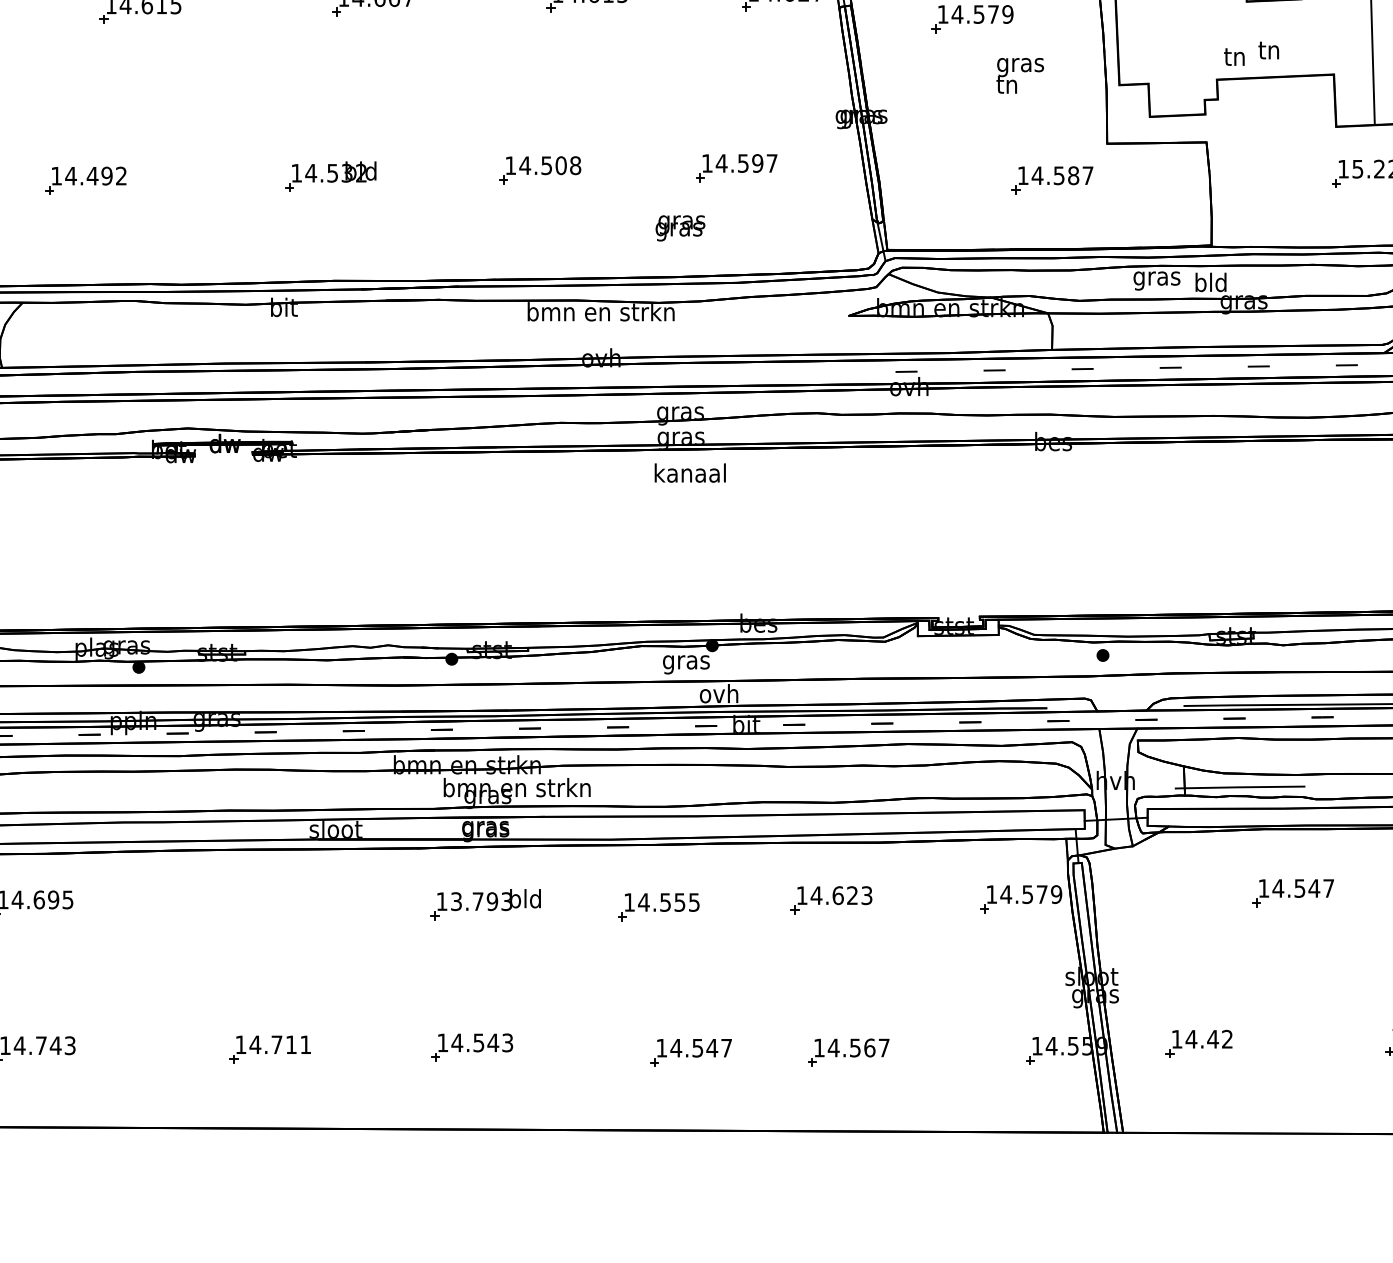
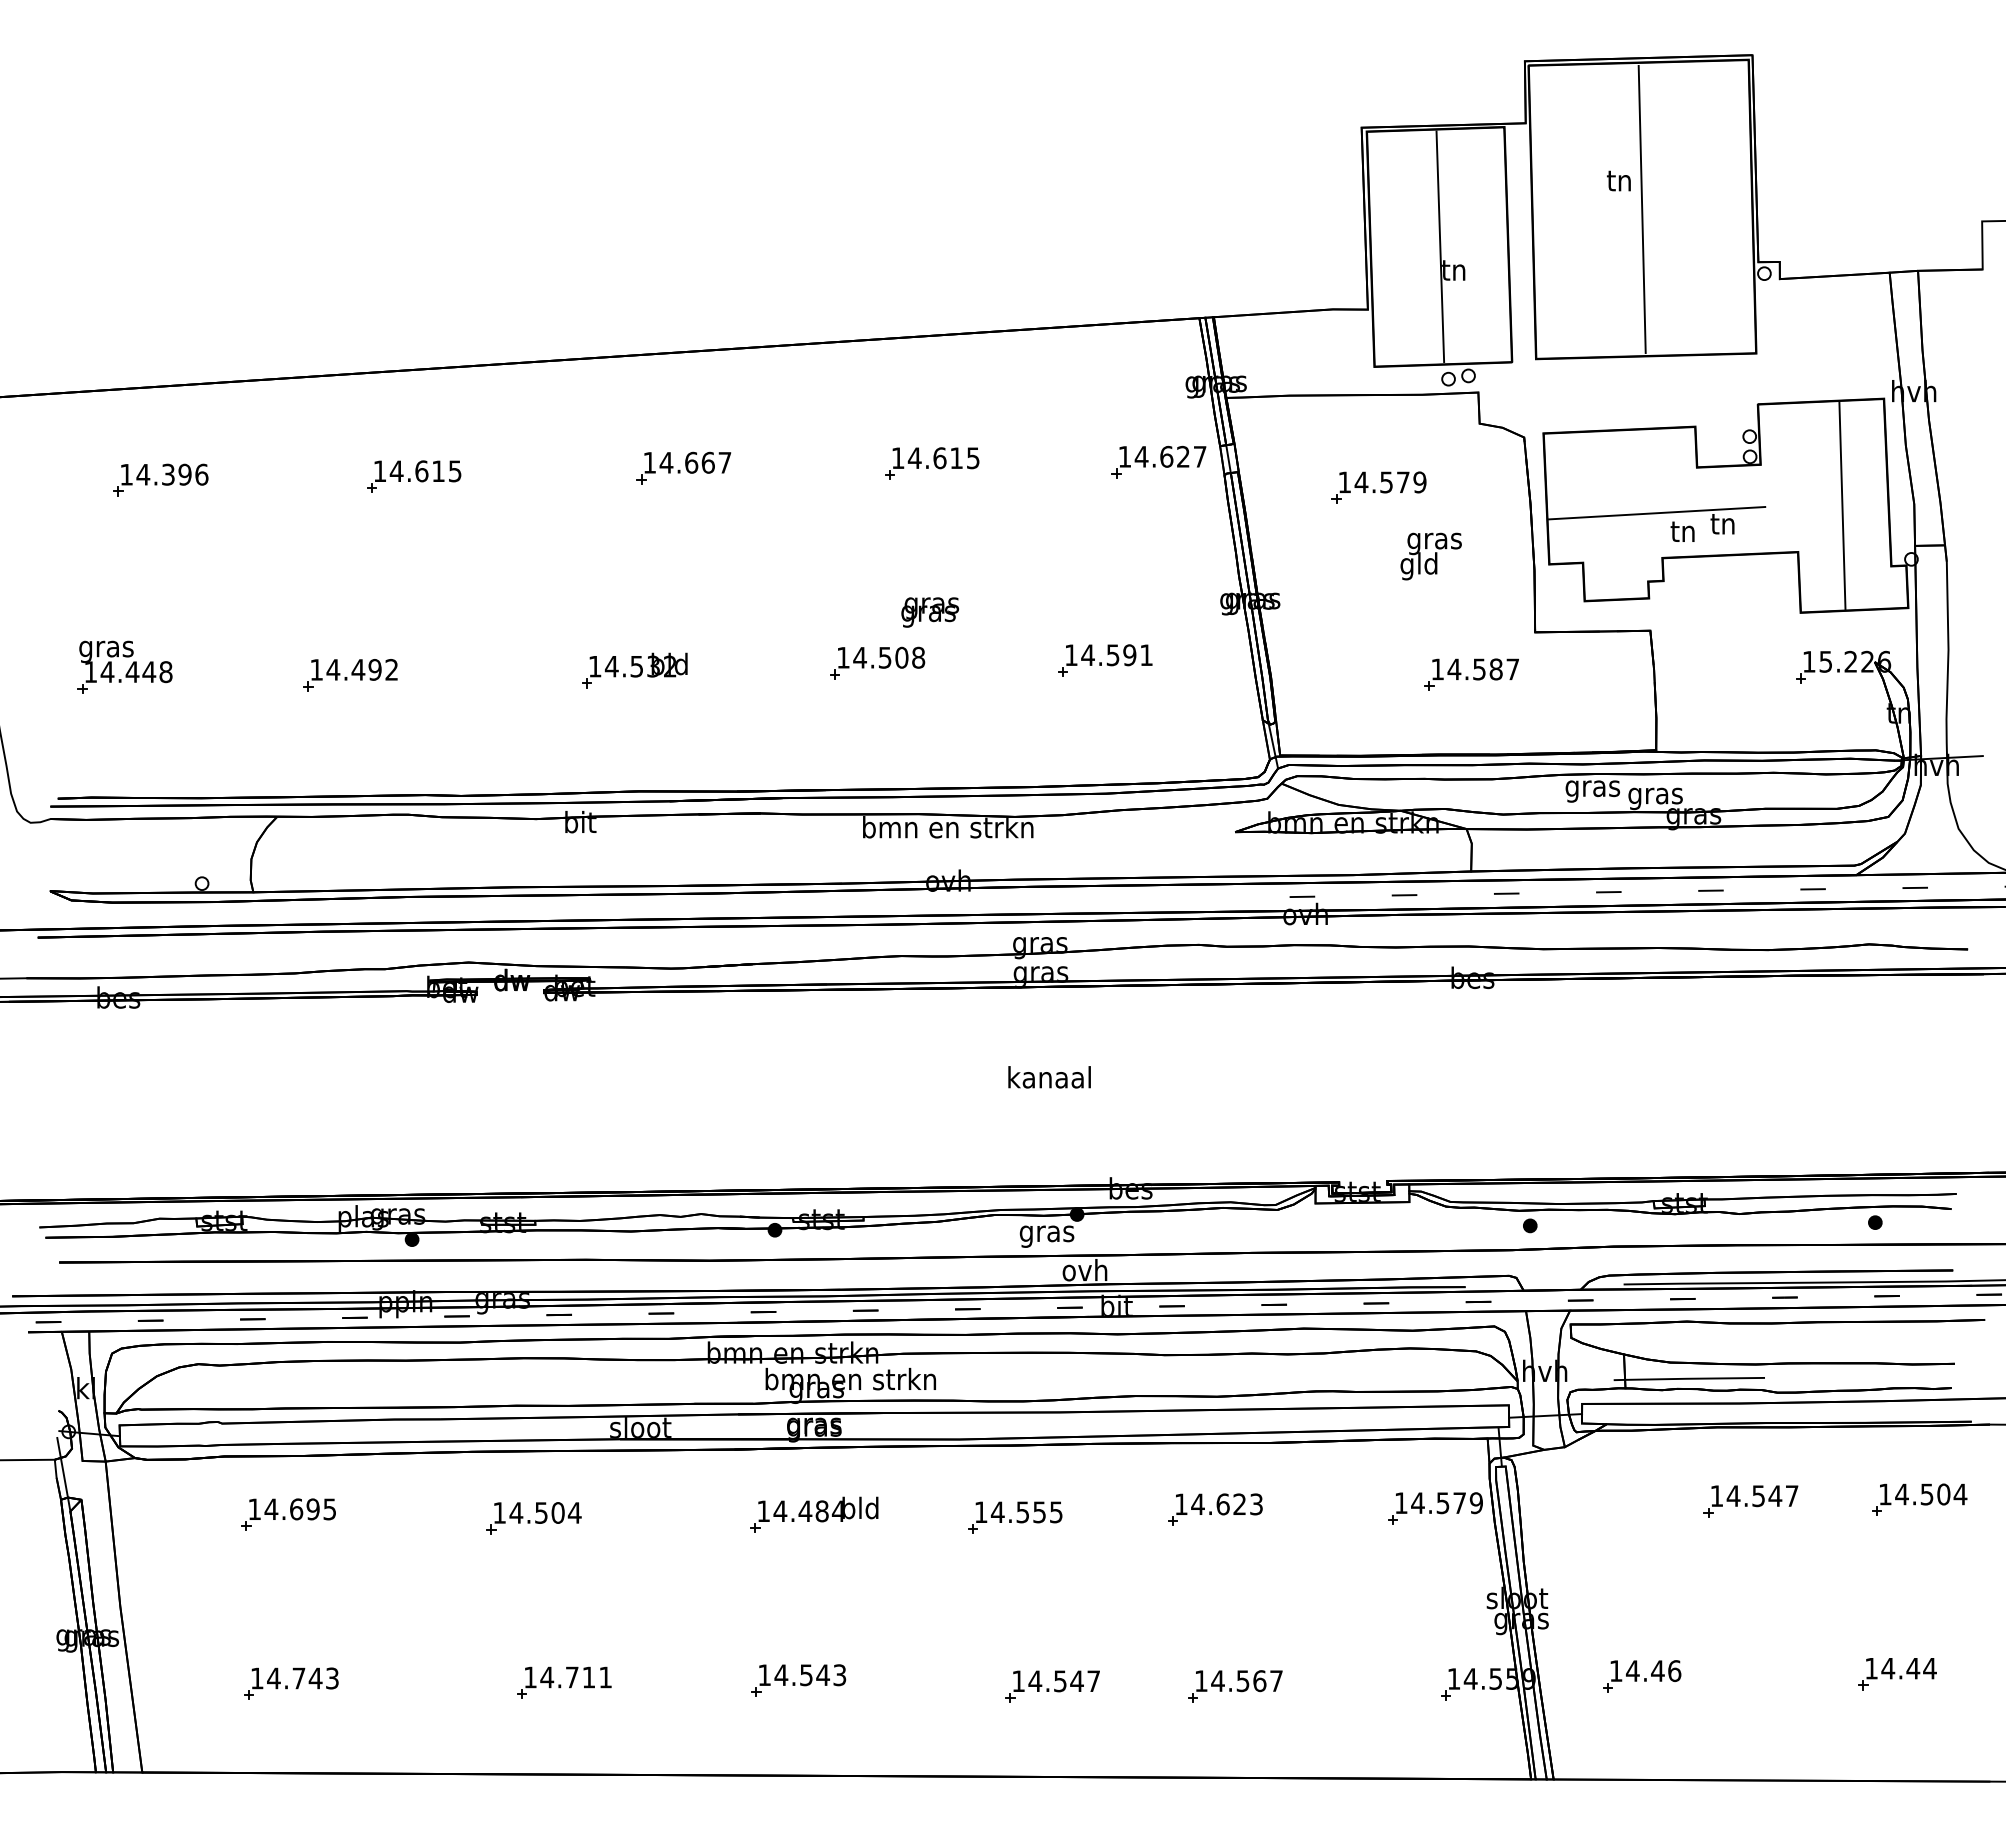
line: (1211, 41) -> (1656, 513), added
text: (1006, 86) -> (1418, 566), tn -> gld
text: (772, 162) -> (1146, 654), 14.597 -> 14.591
text: (680, 228) -> (930, 612), moved
text: (1210, 285) -> (1655, 796), bld -> gras
text: (690, 473) -> (1049, 1077), moved
text: (481, 901) -> (809, 1511), 13.793 -> 14.484
part: (243, 907) -> (533, 1518), added
text: (1227, 1039) -> (1674, 1671), 14.42 -> 14.46

